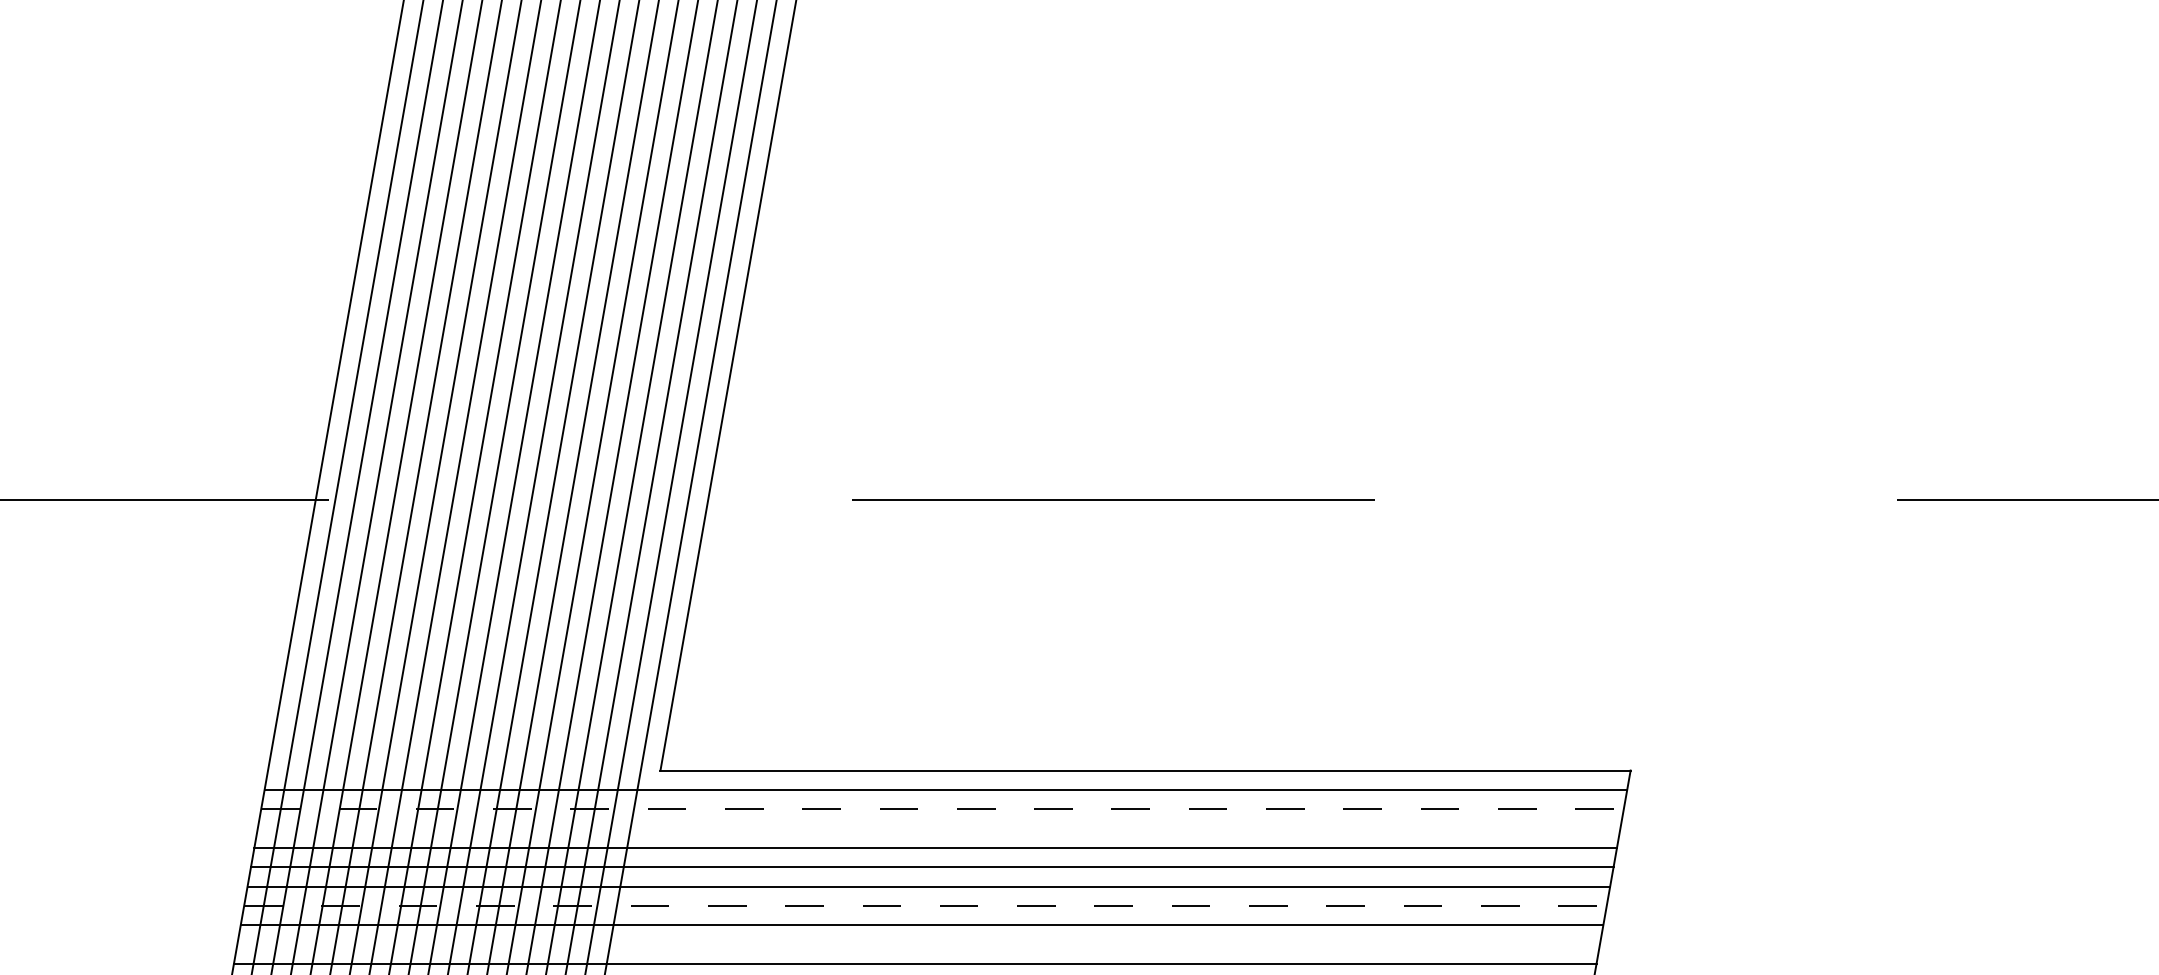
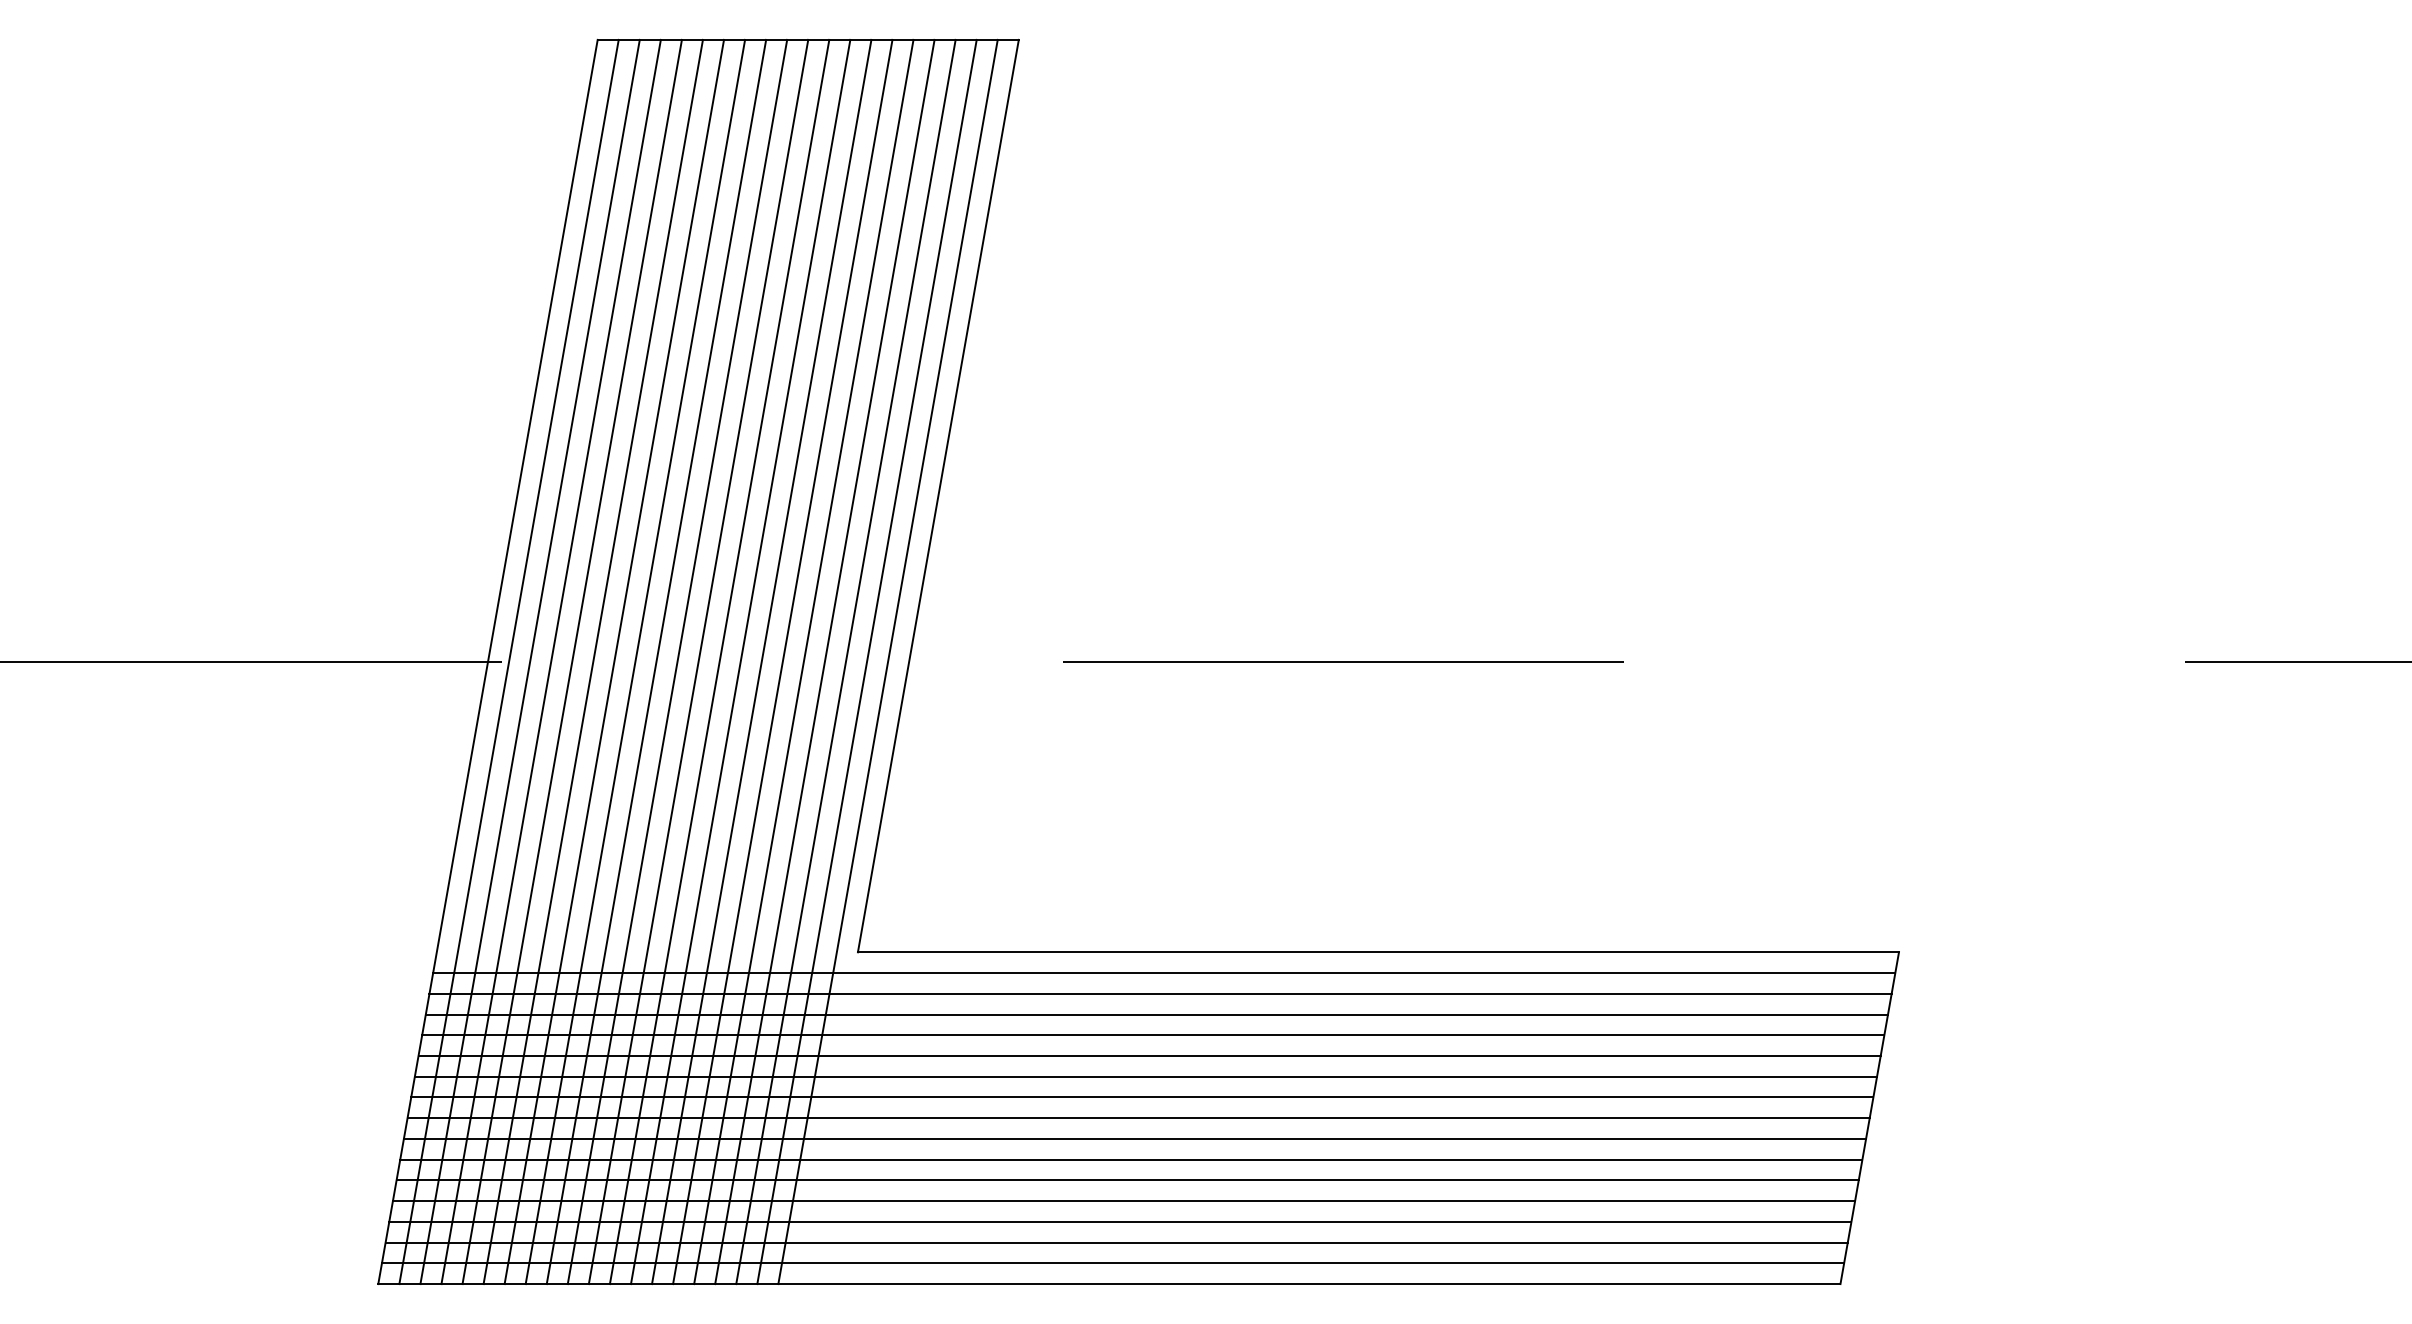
line: (943, 808) -> (1161, 993), dashed -> solid
line: (938, 828) -> (1156, 1014), added
line: (925, 905) -> (1142, 1097), dashed -> solid
line: (918, 944) -> (1134, 1138), added

